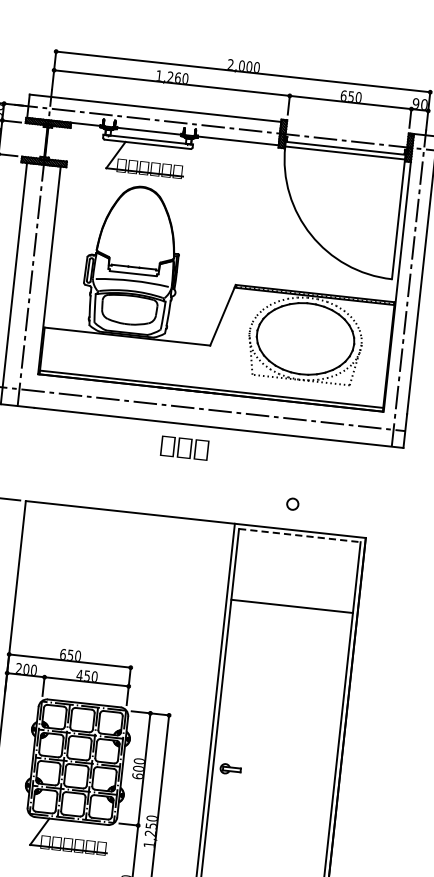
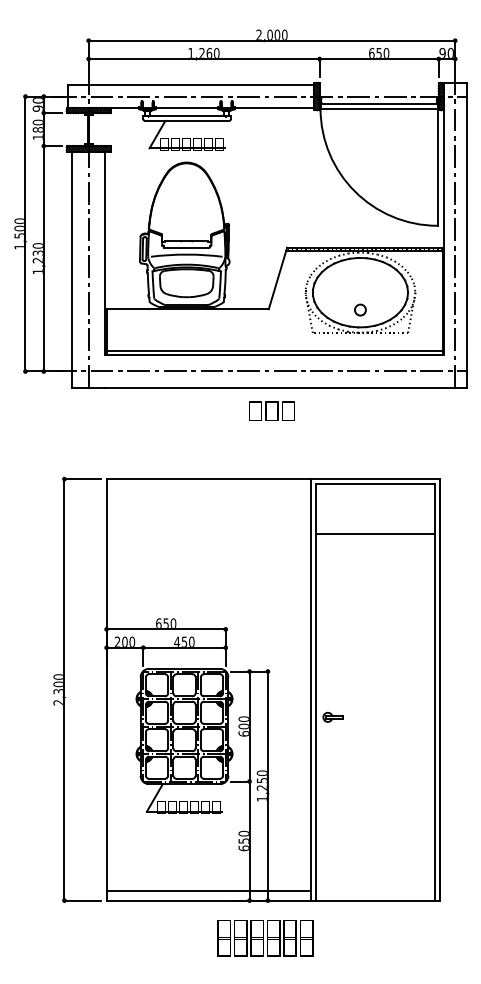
text: (184, 447) -> (271, 410), moved
circle: (292, 503) -> (360, 309), moved
line: (299, 535) -> (375, 483), dashed -> solid
line: (292, 606) -> (375, 534), moved

